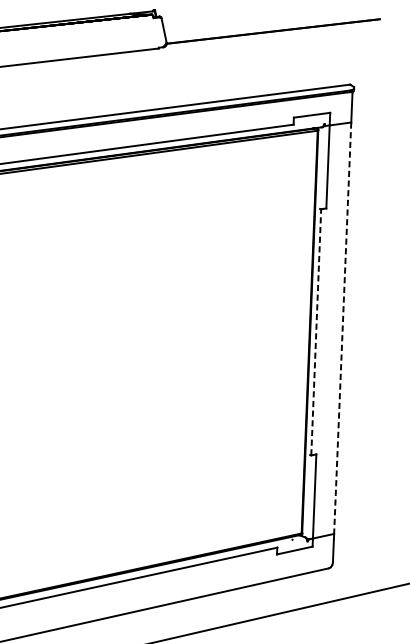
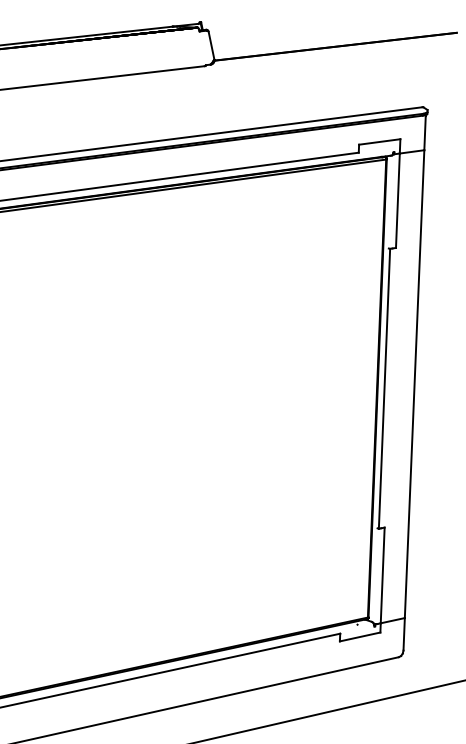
line: (342, 328) -> (414, 384), dashed -> solid
line: (316, 332) -> (384, 388), dashed -> solid

